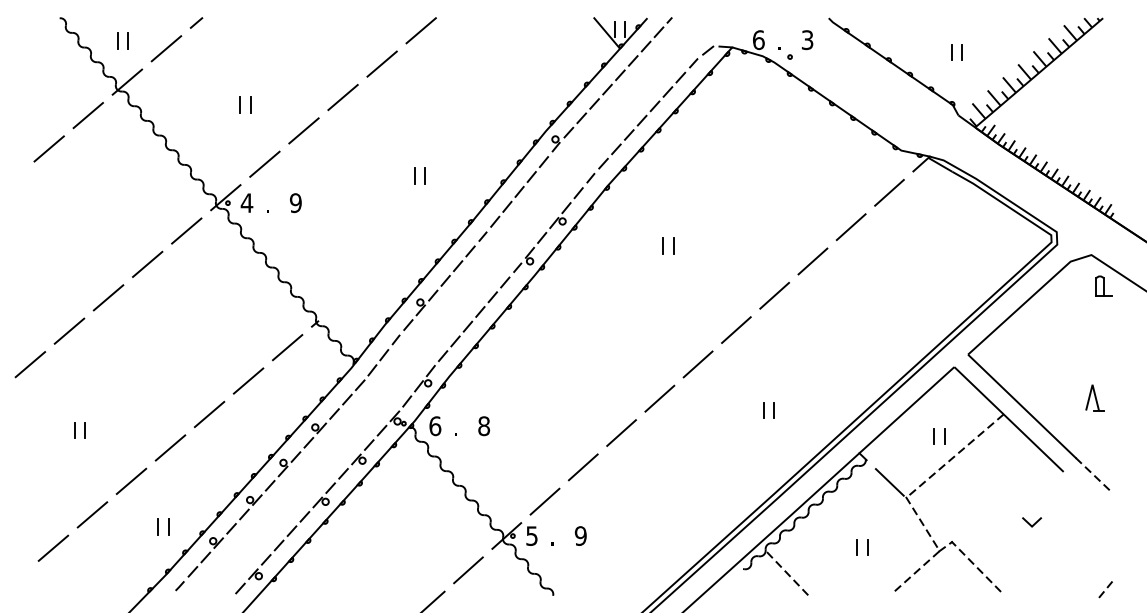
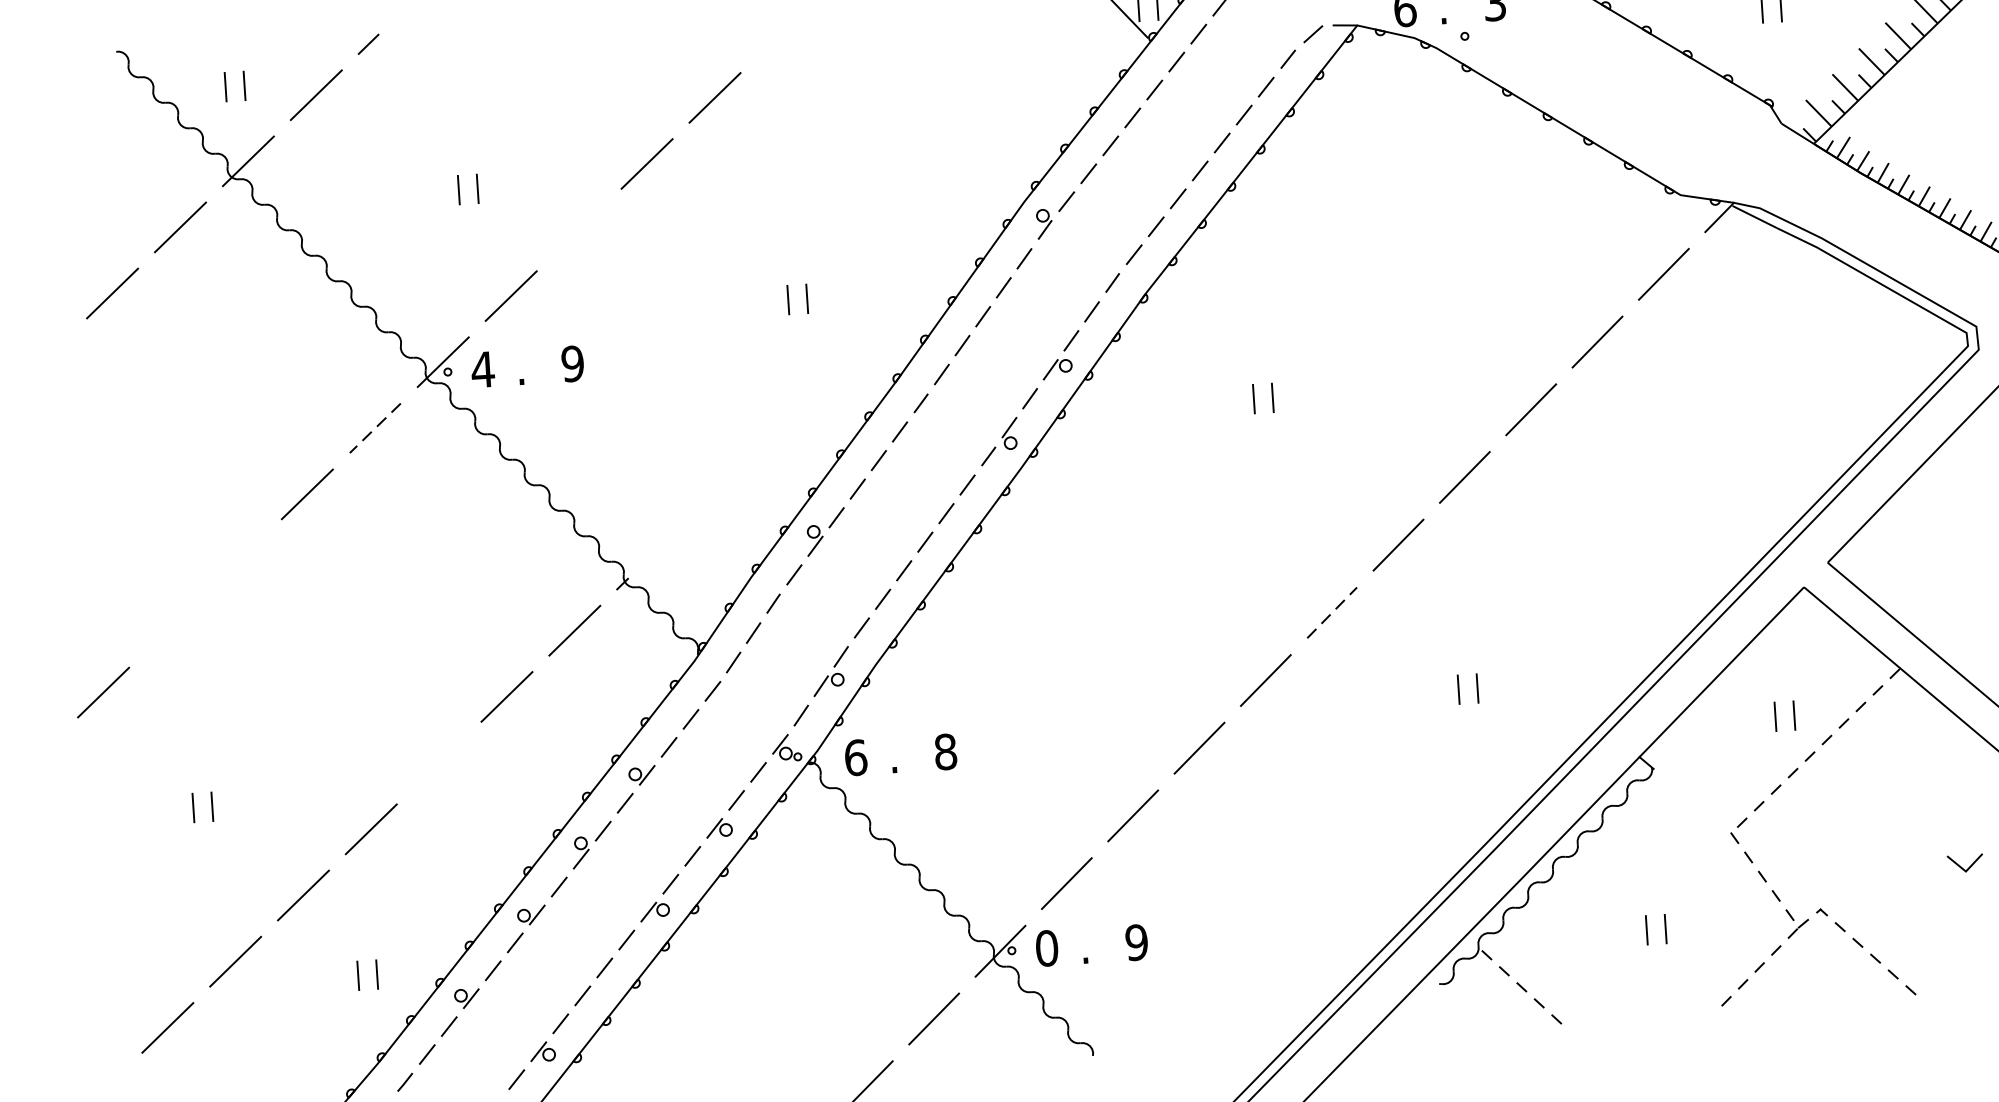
line: (420, 30) -> (781, 31), removed
line: (303, 130) -> (578, 229), removed
line: (186, 231) -> (374, 429), solid -> dashed
line: (108, 297) -> (239, 559), removed
line: (69, 330) -> (171, 625), removed
line: (698, 364) -> (1332, 612), solid -> dashed
line: (209, 414) -> (439, 763), removed
line: (889, 482) -> (1698, 807), removed
text: (531, 535) -> (1045, 947), 5 -> 0

